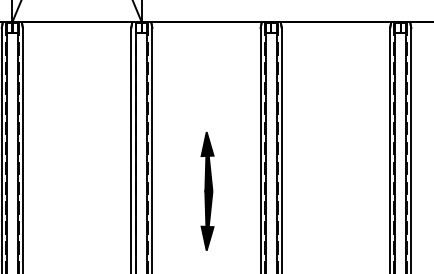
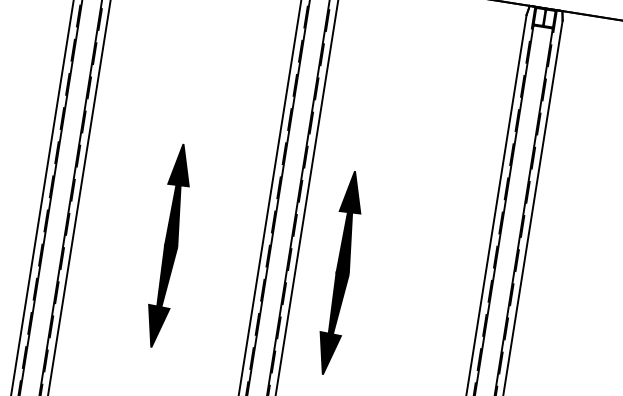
part: (307, 191) -> (340, 273), added

